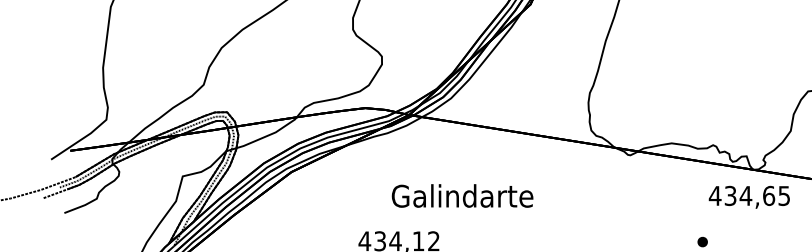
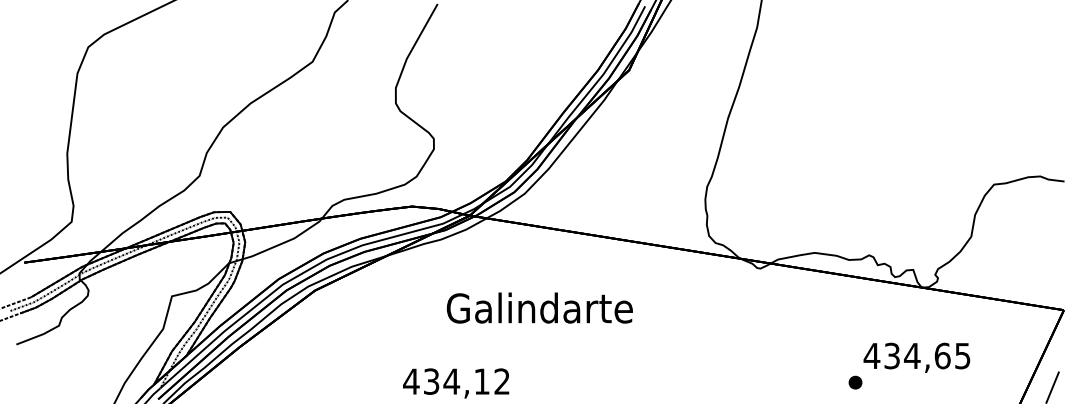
text: (462, 195) -> (539, 307), moved
text: (749, 197) -> (916, 357), moved

